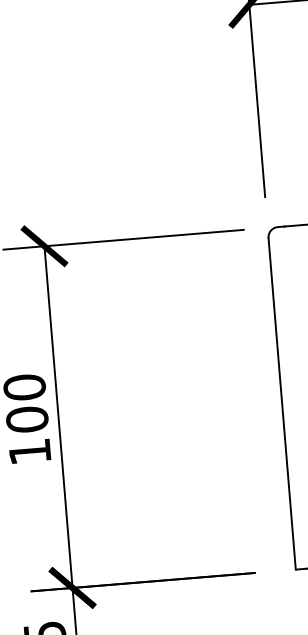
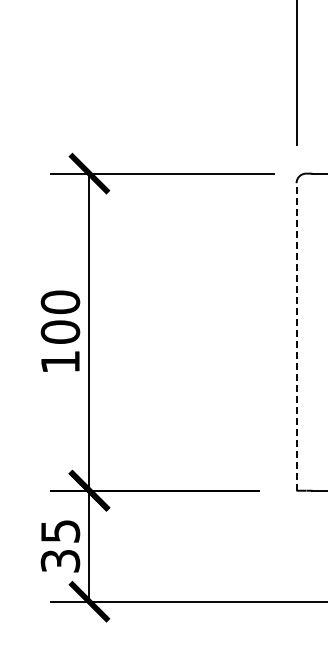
line: (282, 403) -> (296, 336), solid -> dashed

